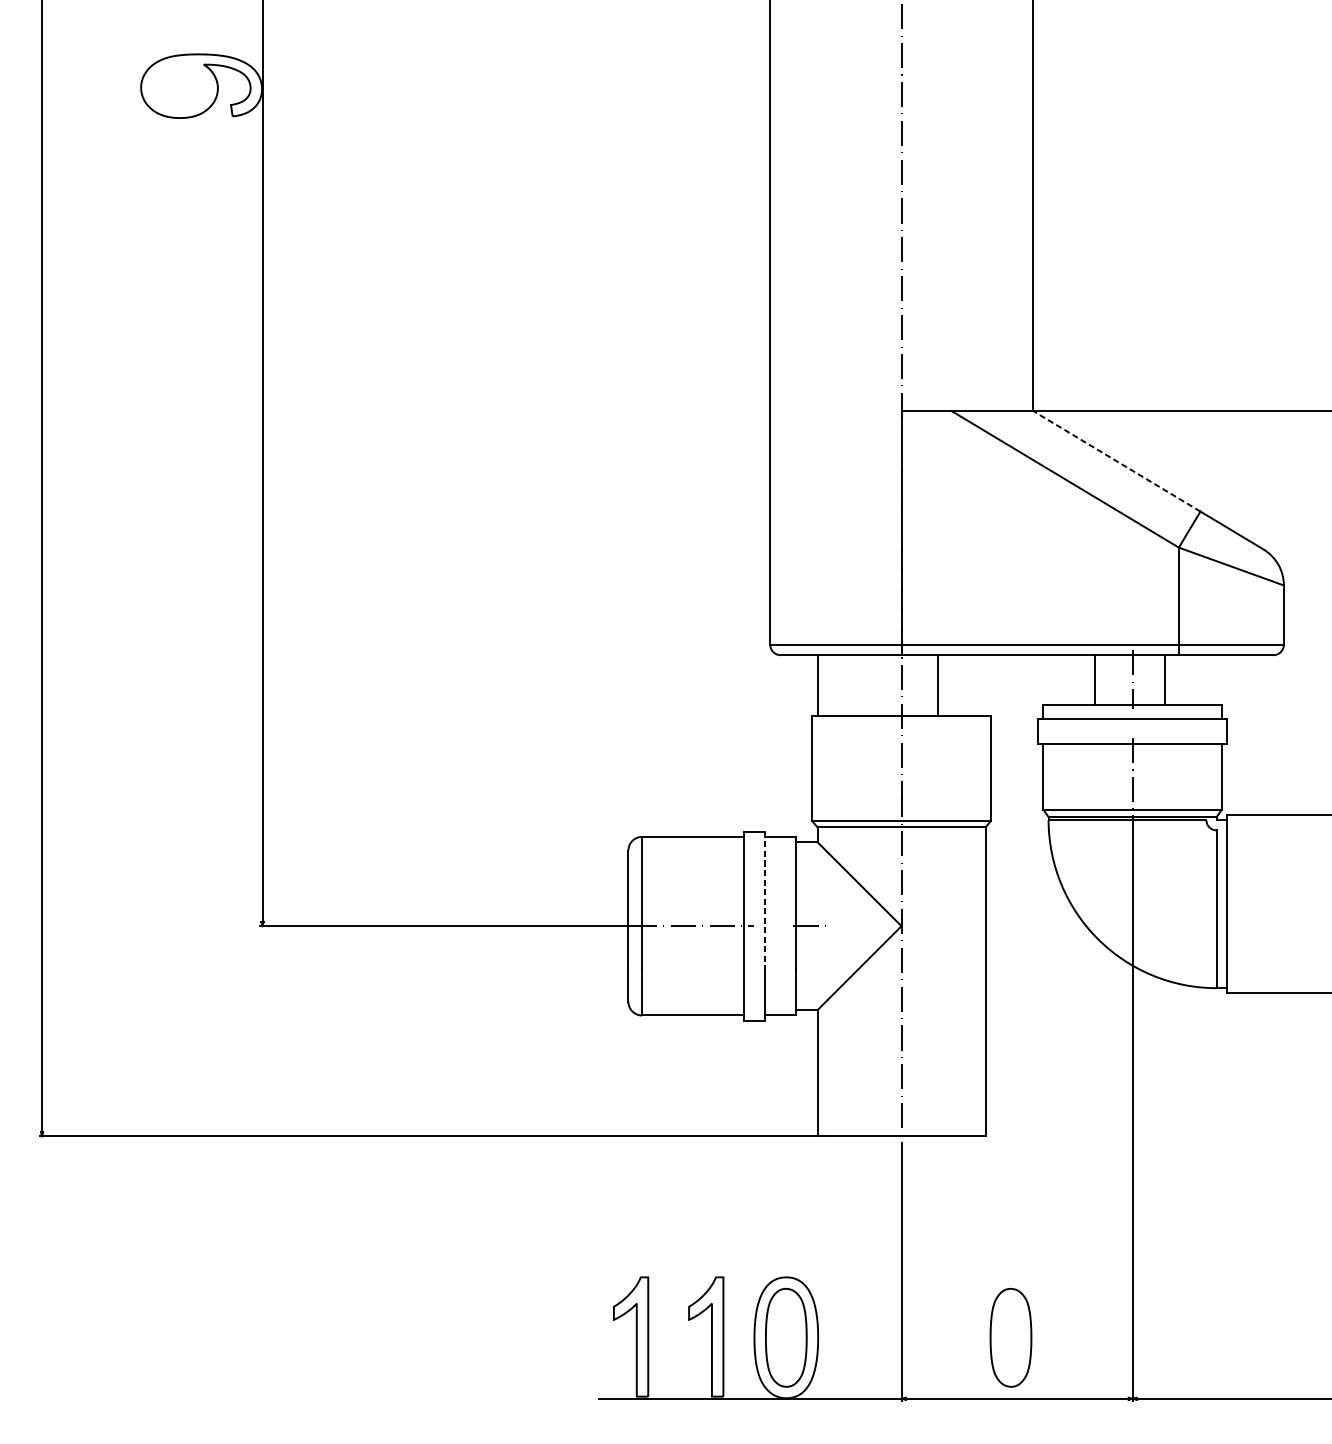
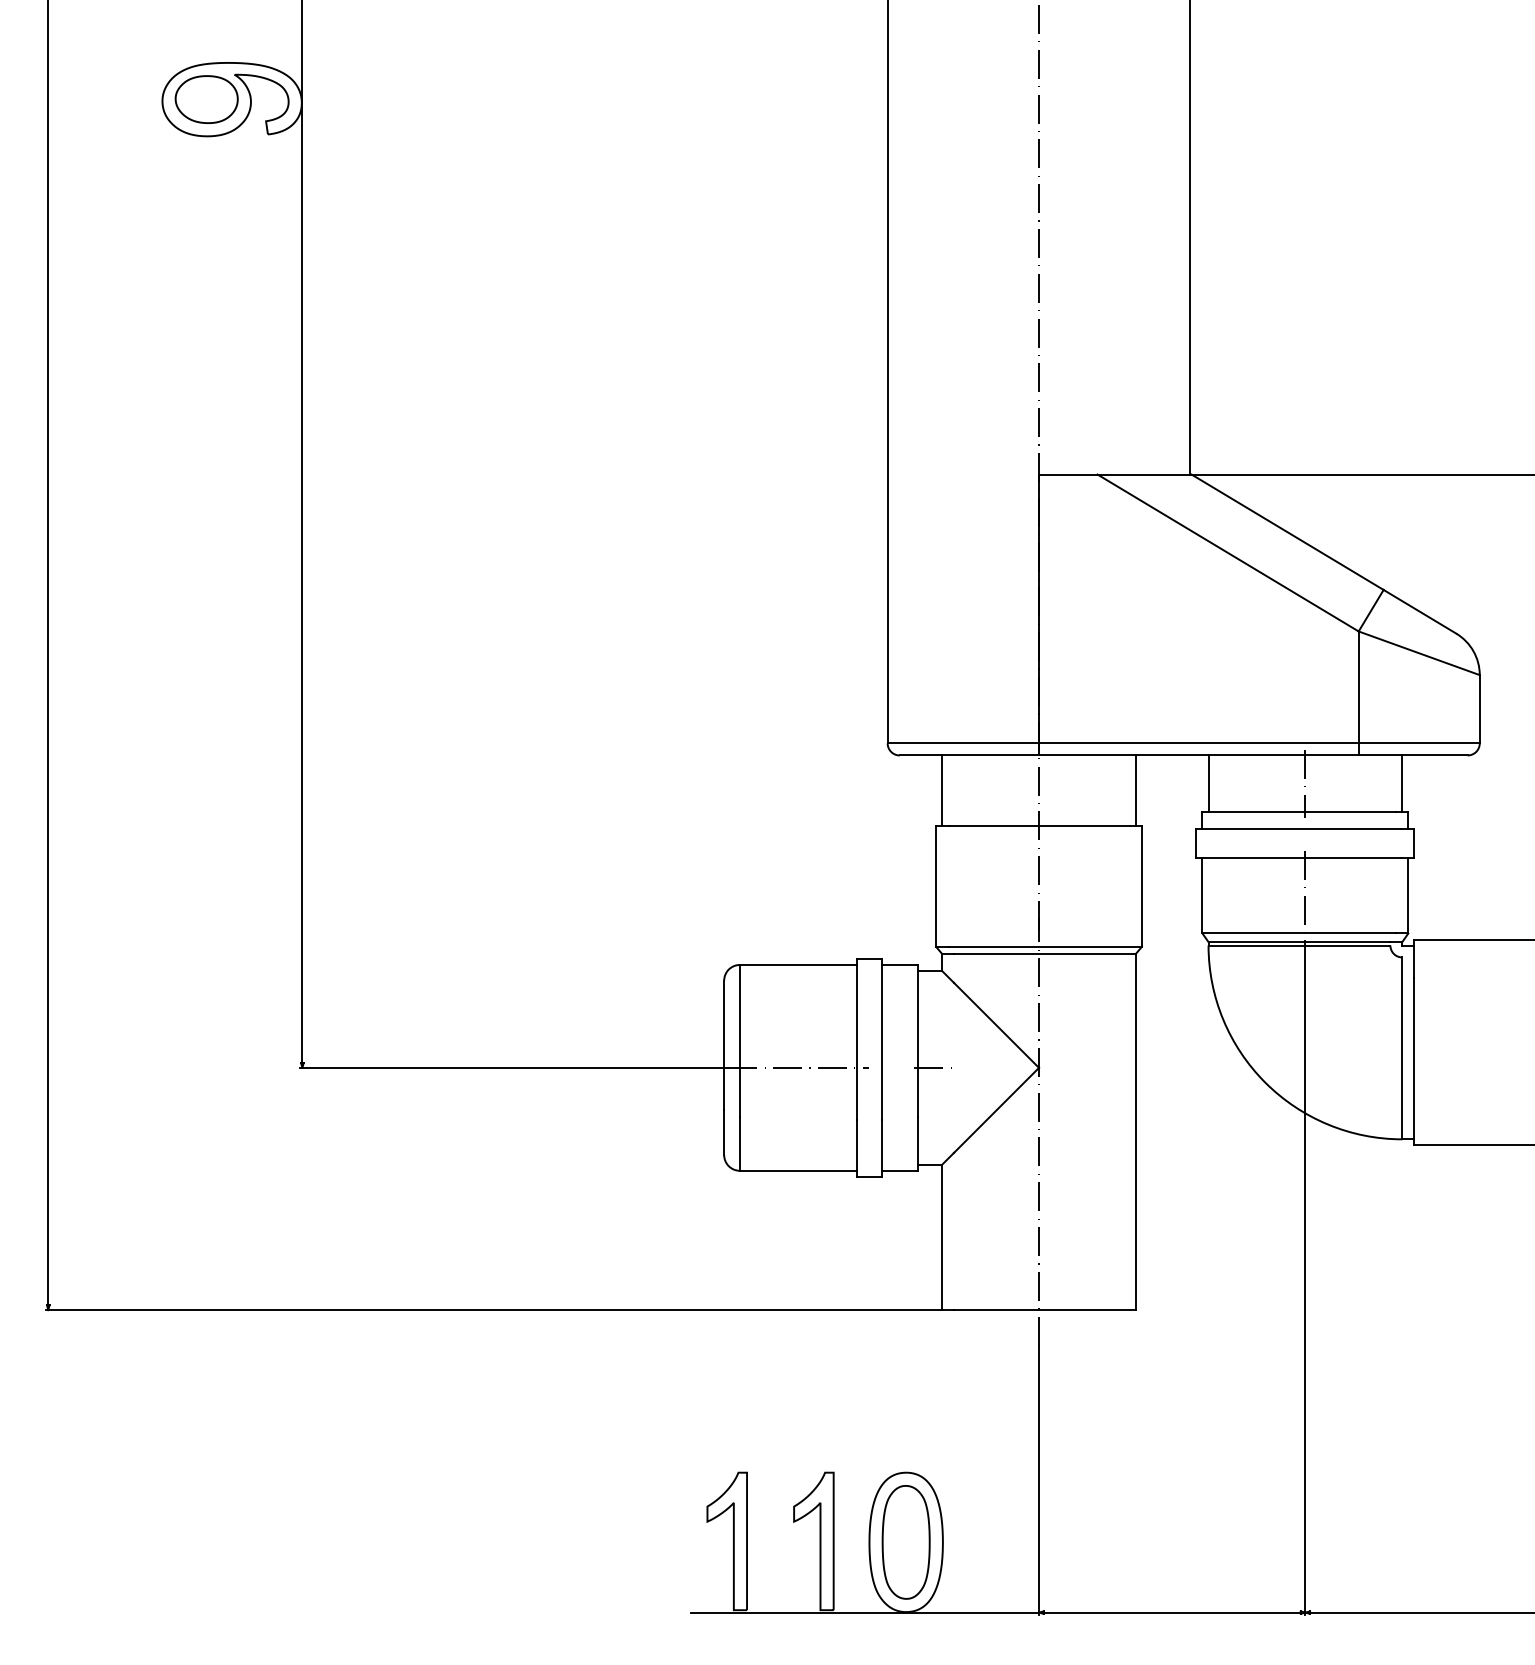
part: (179, 86) -> (206, 99), added
line: (1117, 460) -> (1287, 531), dashed -> solid
line: (1094, 679) -> (1208, 783), moved
line: (1165, 679) -> (1402, 783), moved
line: (937, 685) -> (1135, 790), moved
line: (764, 901) -> (881, 1039), dashed -> solid
part: (1010, 1337) -> (1164, 1542), removed

